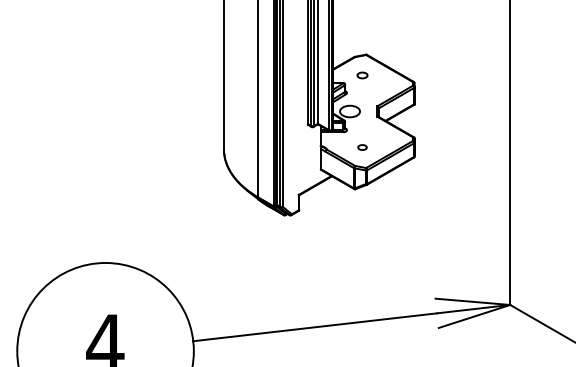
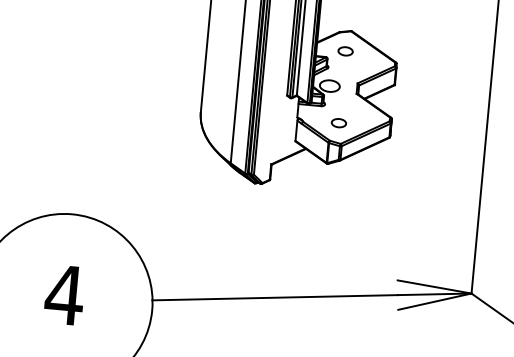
part: (362, 75) -> (345, 51), size x1.43
part: (362, 147) -> (338, 123), size x1.67

